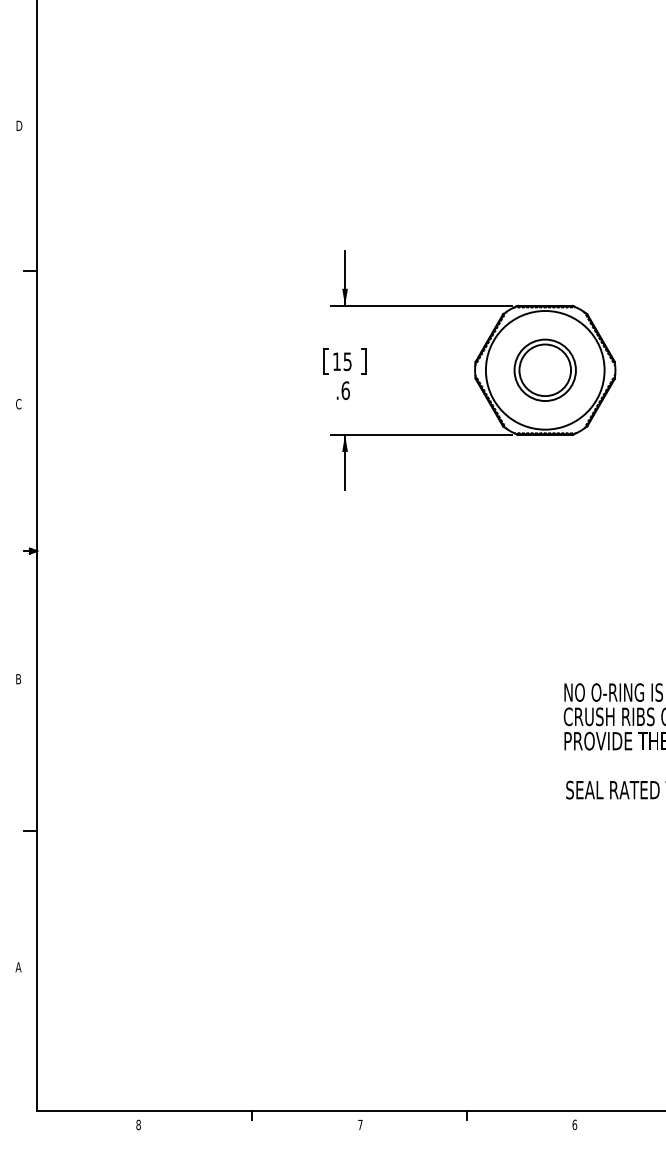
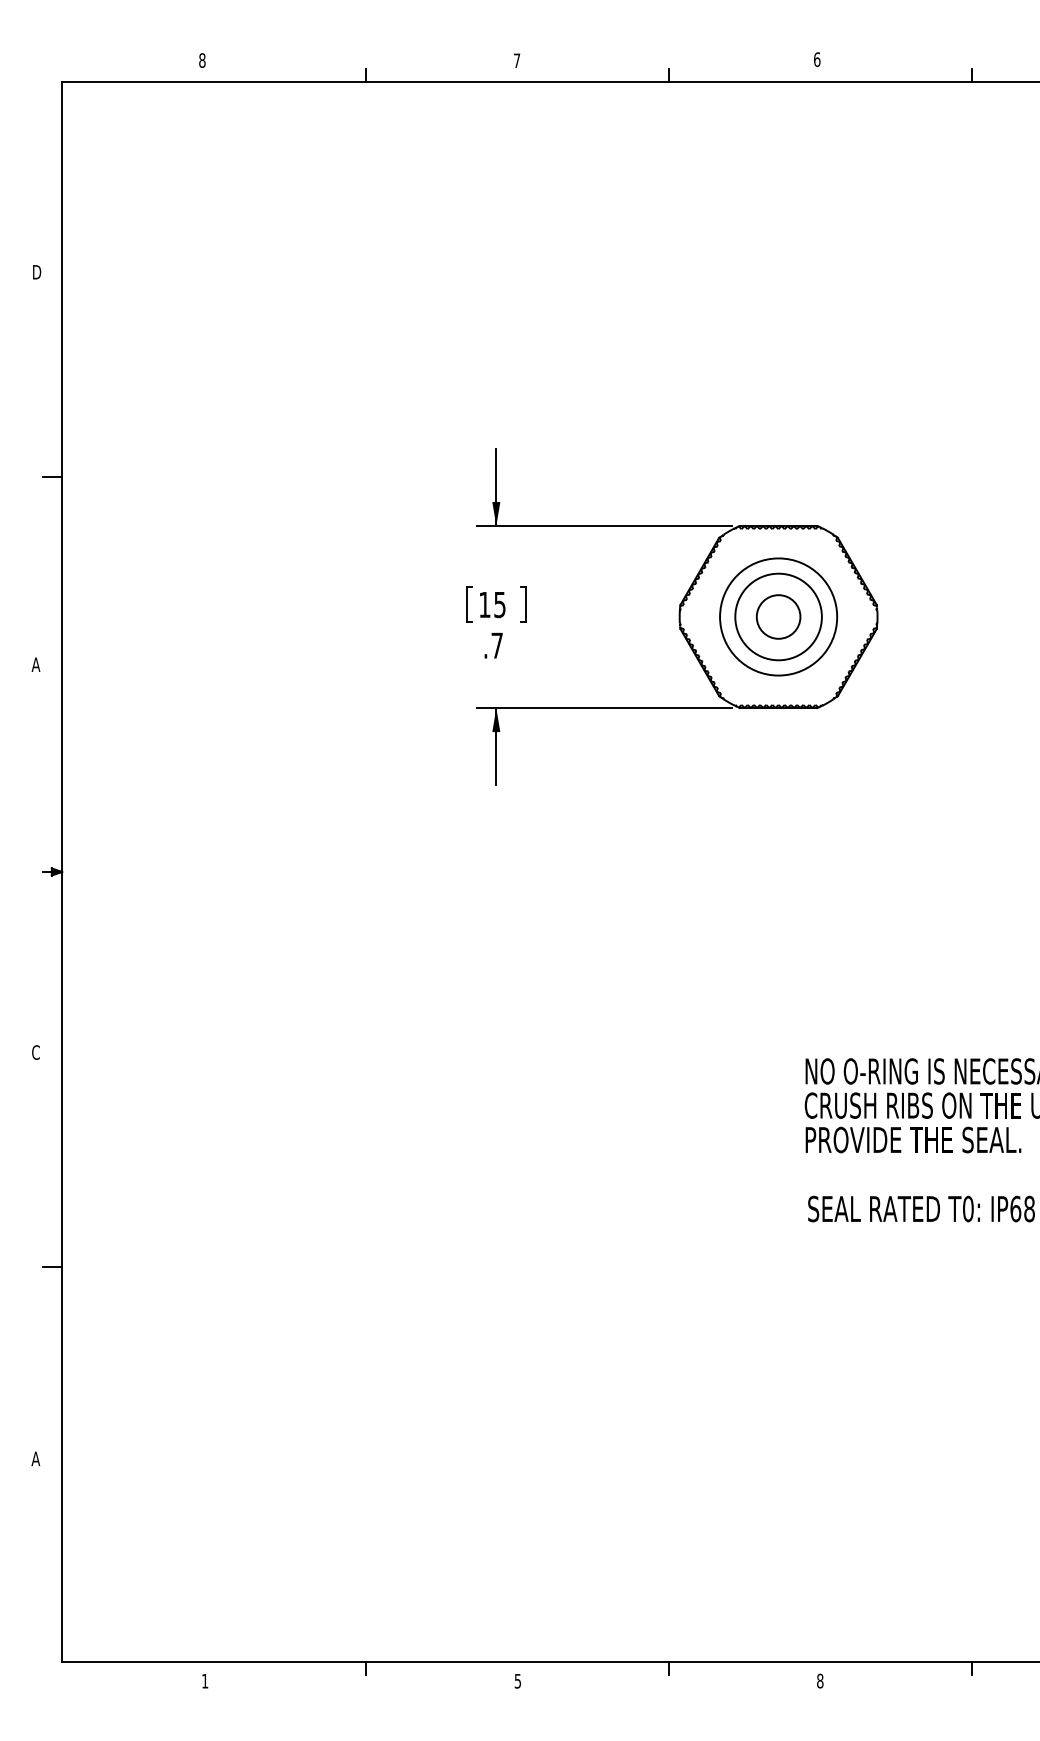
circle: (545, 369) -> (778, 616), size x0.6
circle: (545, 369) -> (778, 616), size x0.7
text: (345, 390) -> (497, 645), .6 -> .7
text: (18, 404) -> (35, 664), C -> A
text: (18, 679) -> (35, 1052), B -> C
text: (138, 1124) -> (204, 1680), 8 -> 1
text: (574, 1124) -> (820, 1680), 6 -> 8
text: (360, 1125) -> (517, 1681), 7 -> 5

